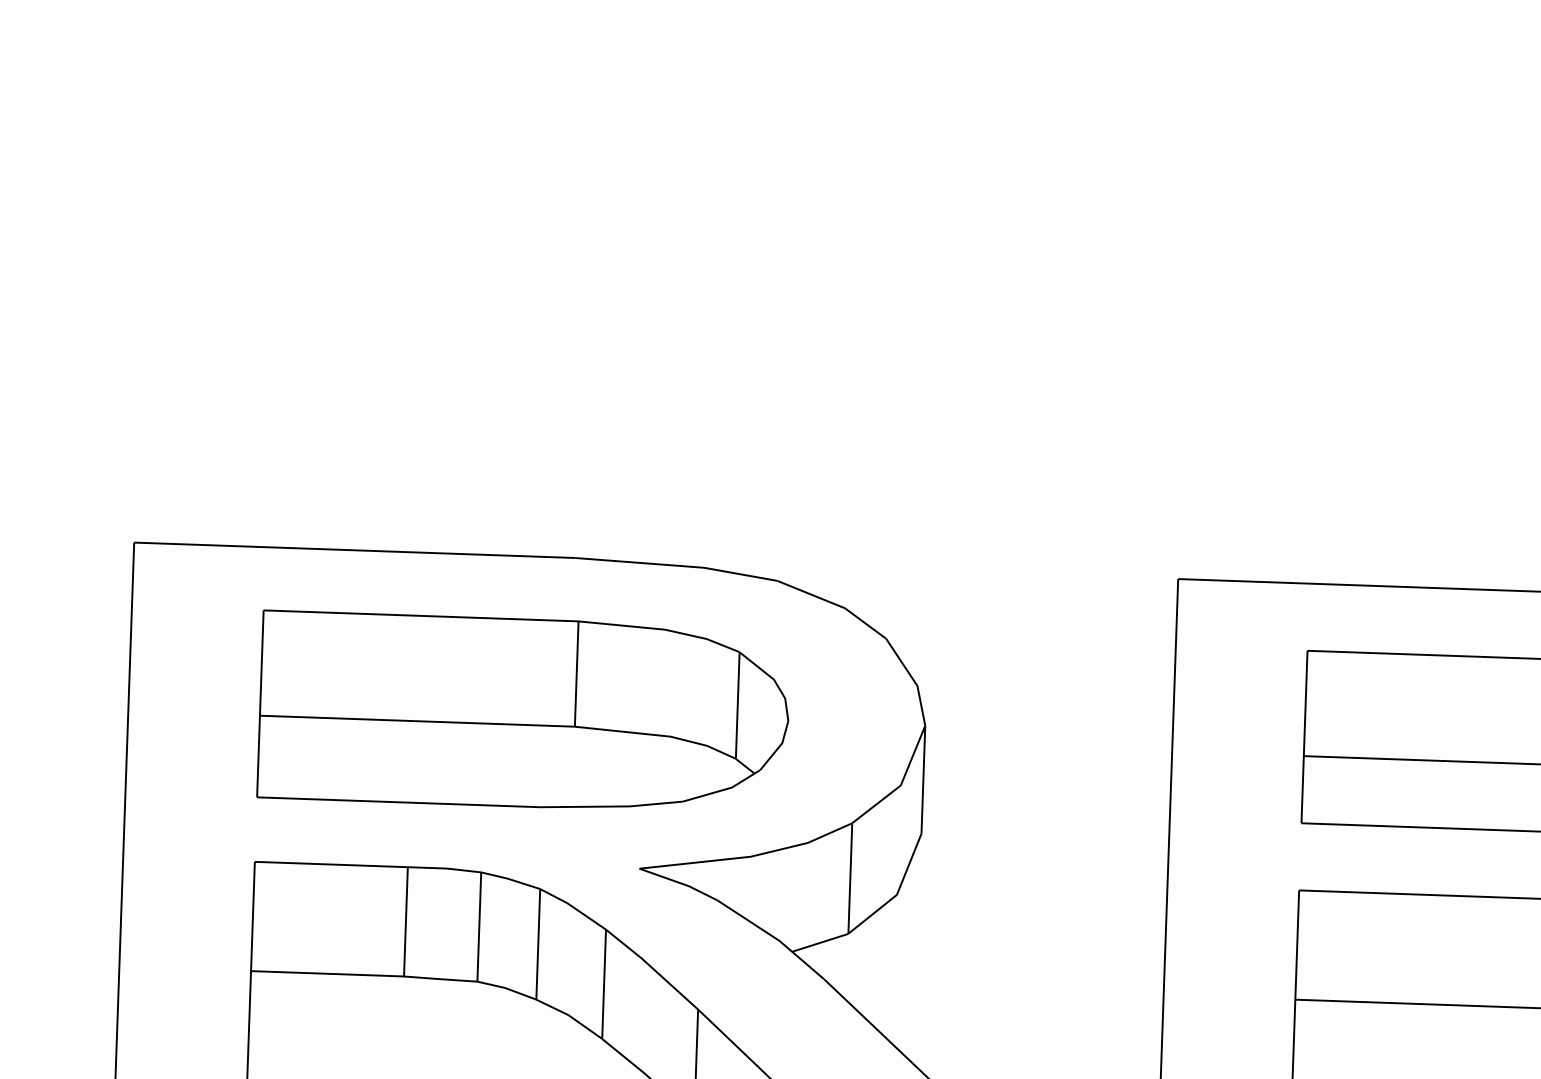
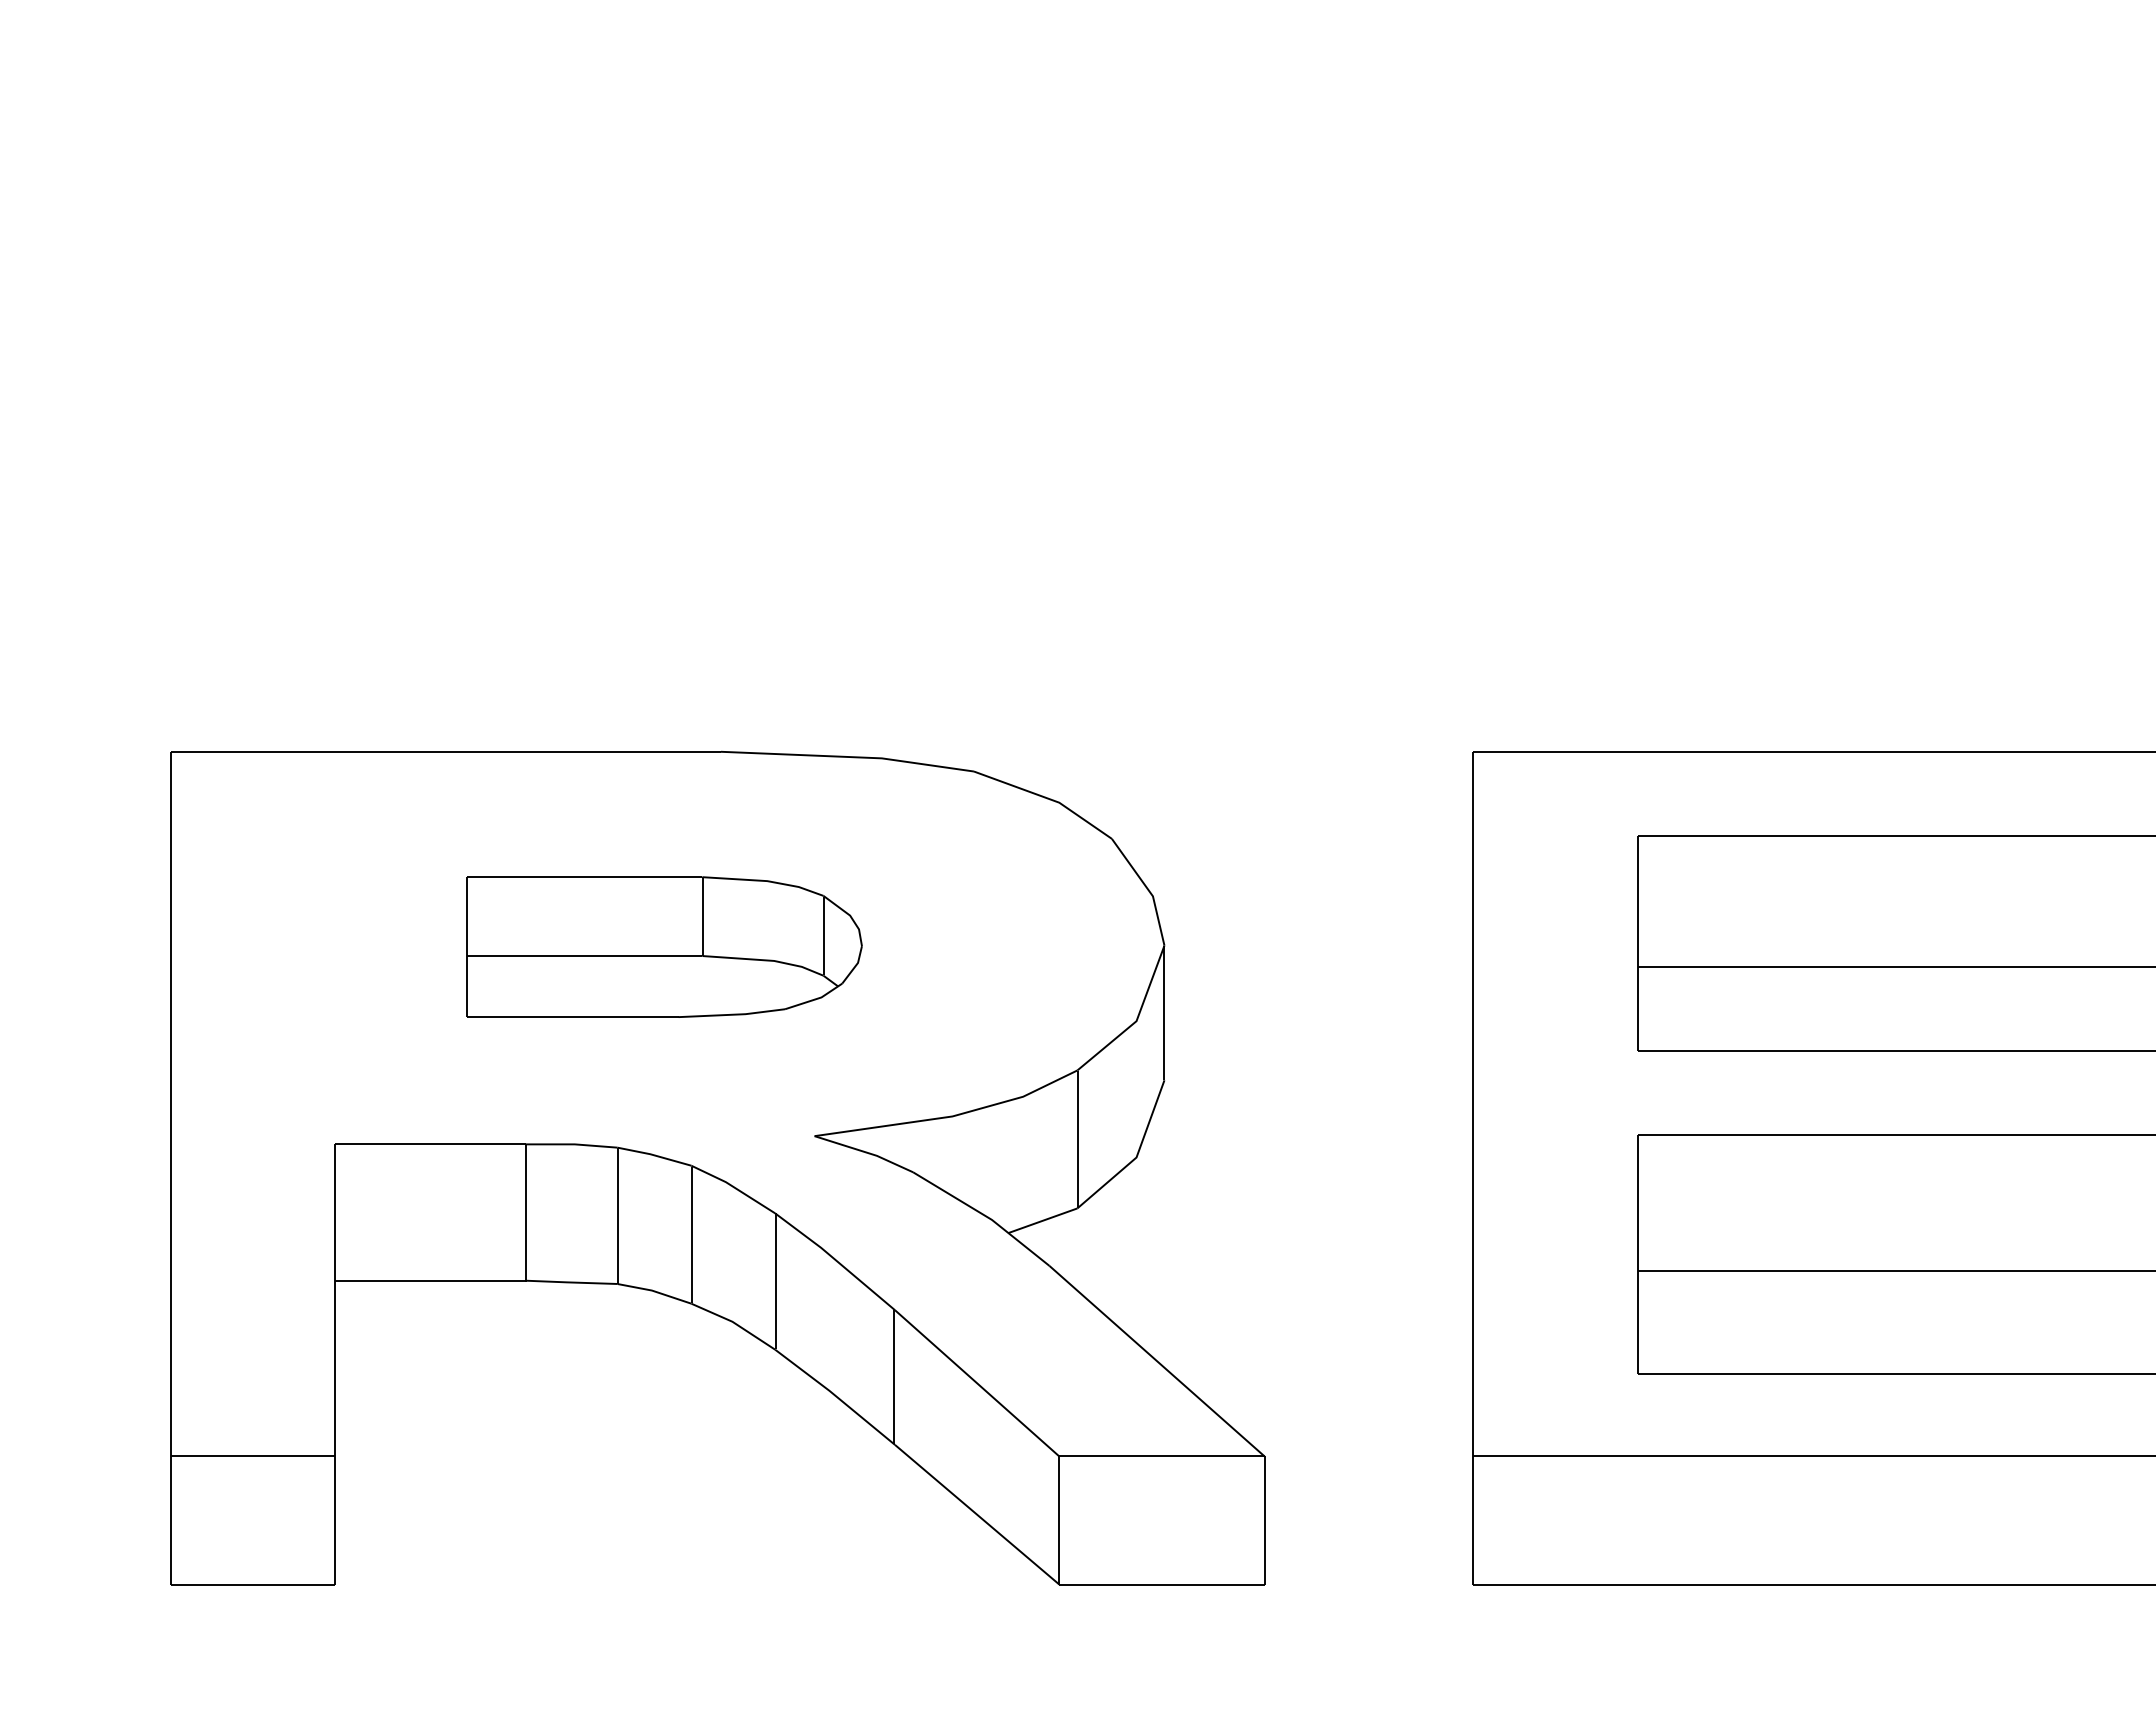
part: (524, 712) -> (664, 946), size x0.6

